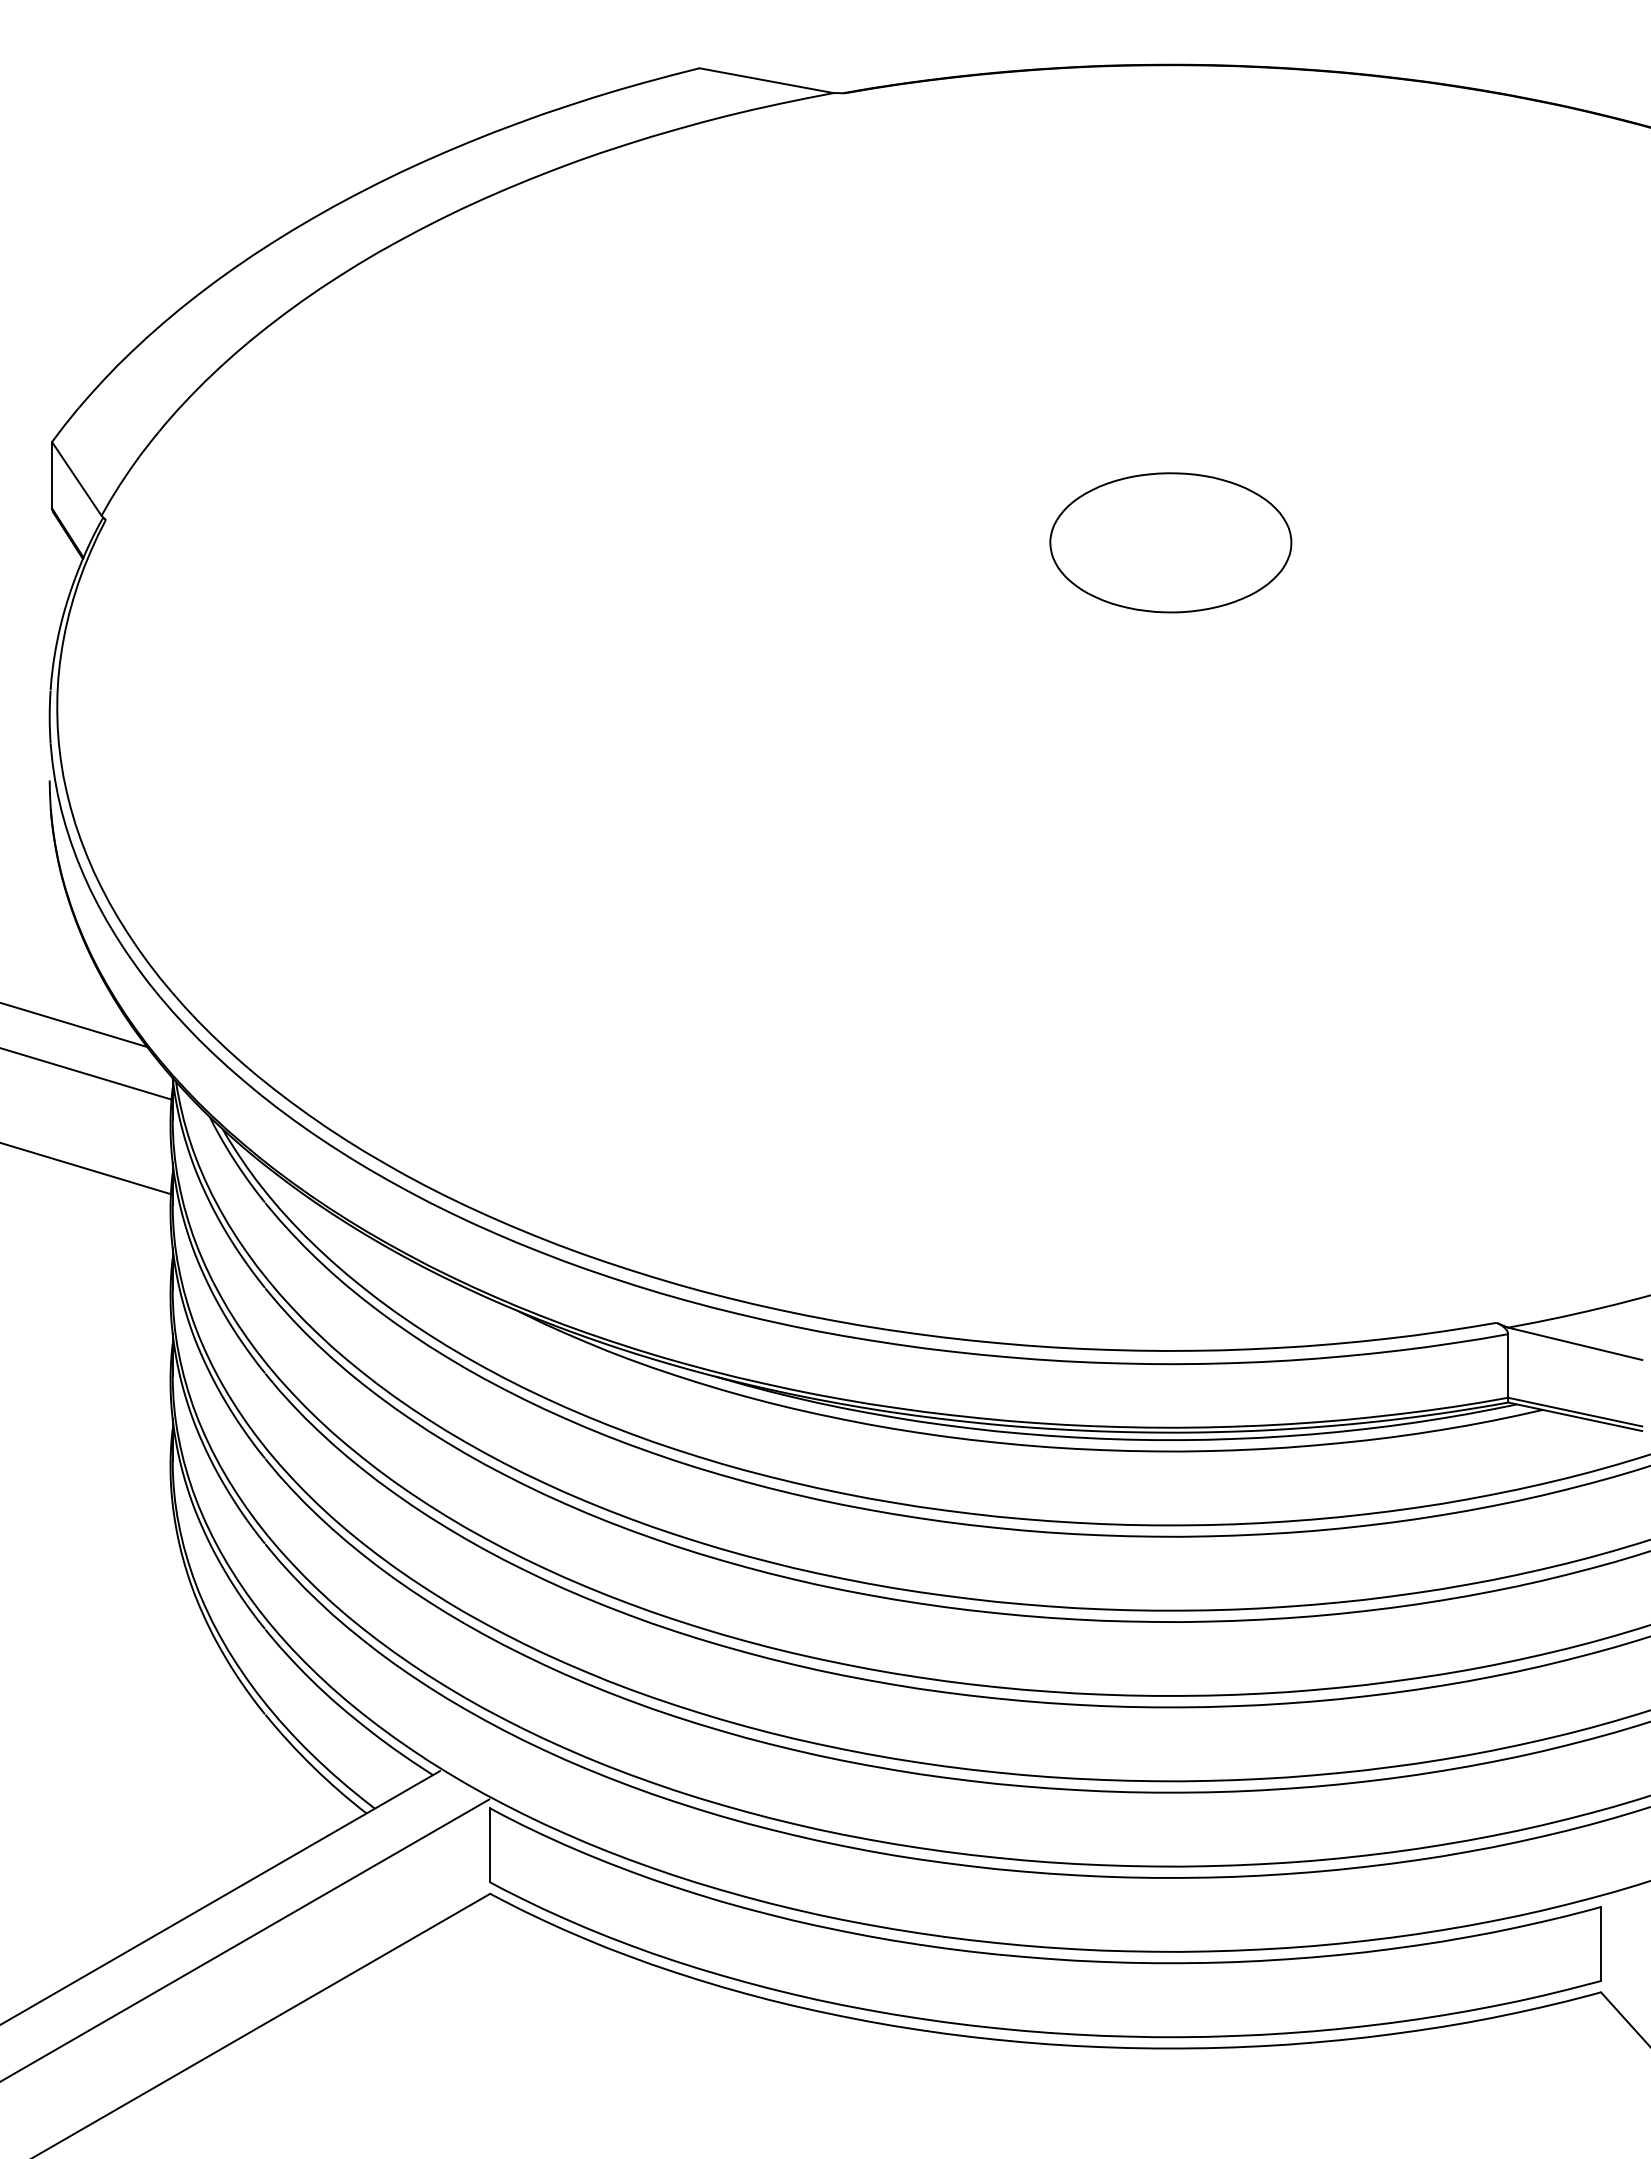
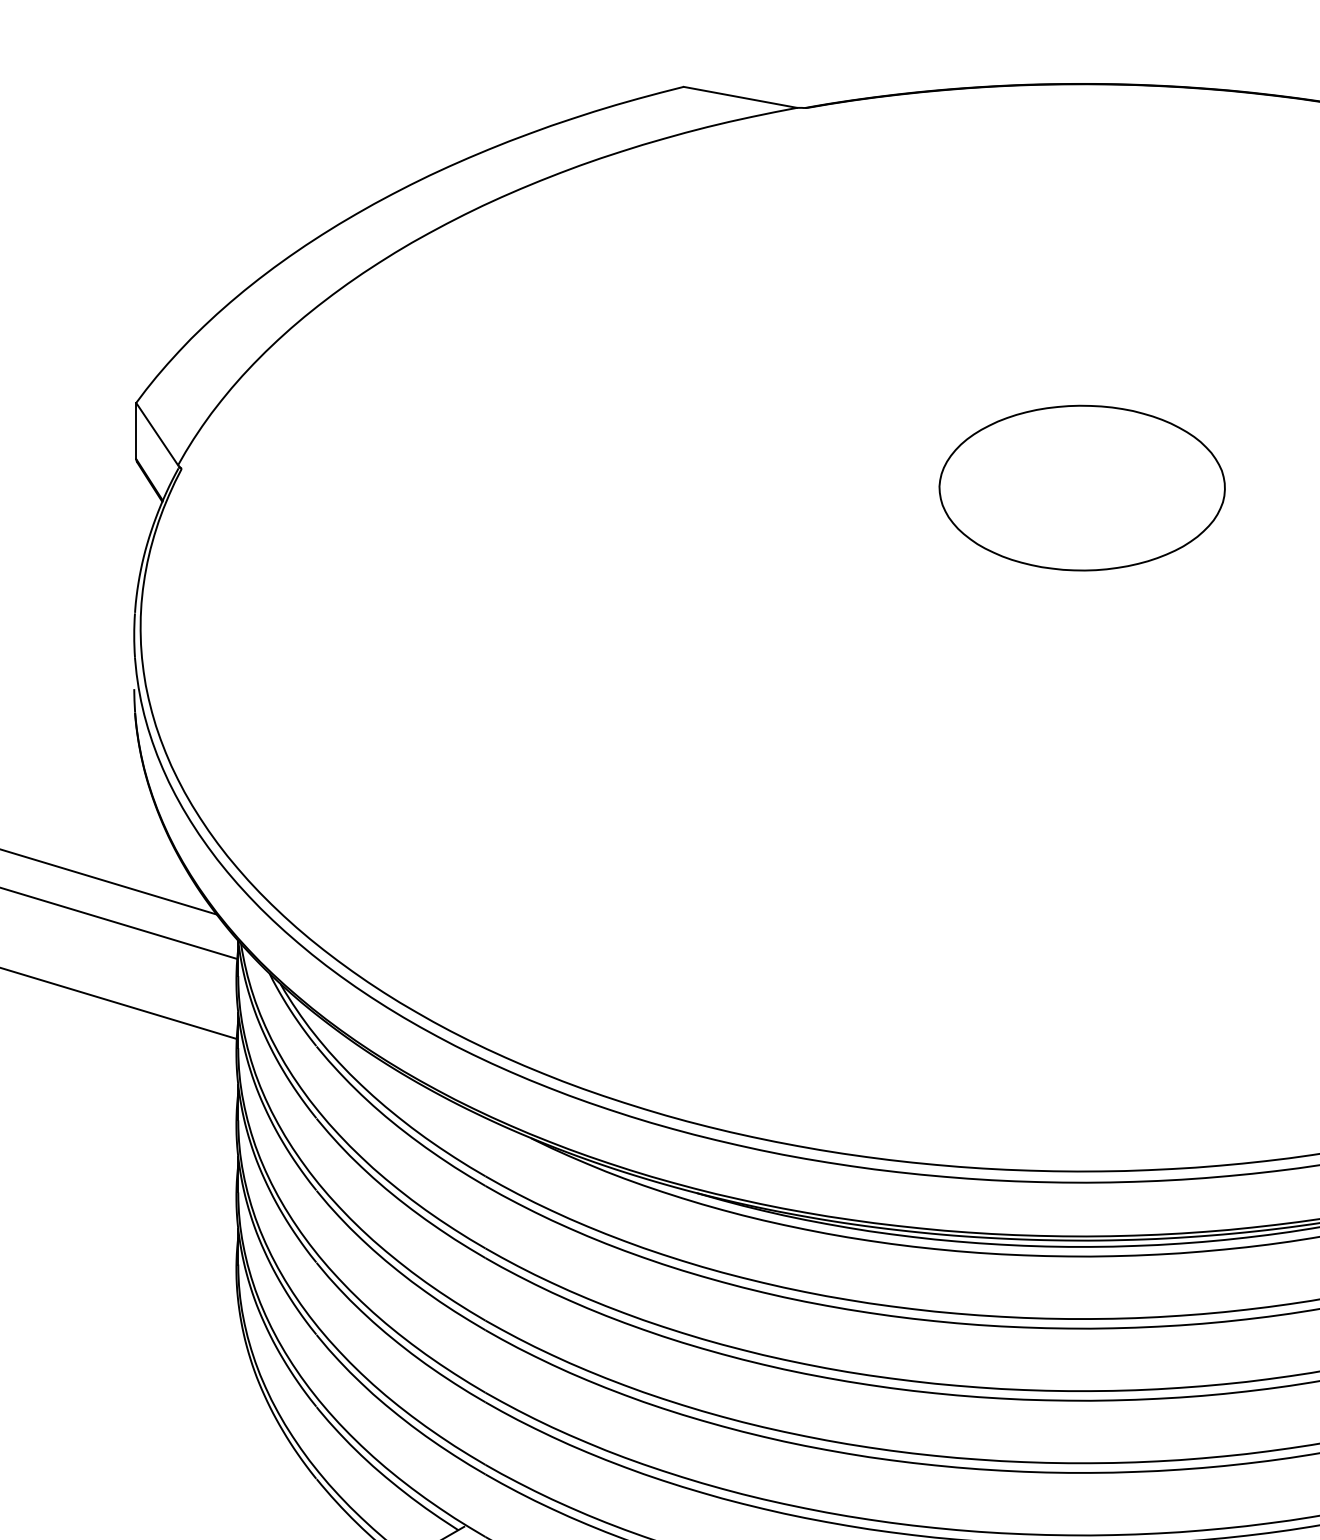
part: (1170, 542) -> (1081, 487), size x1.4

